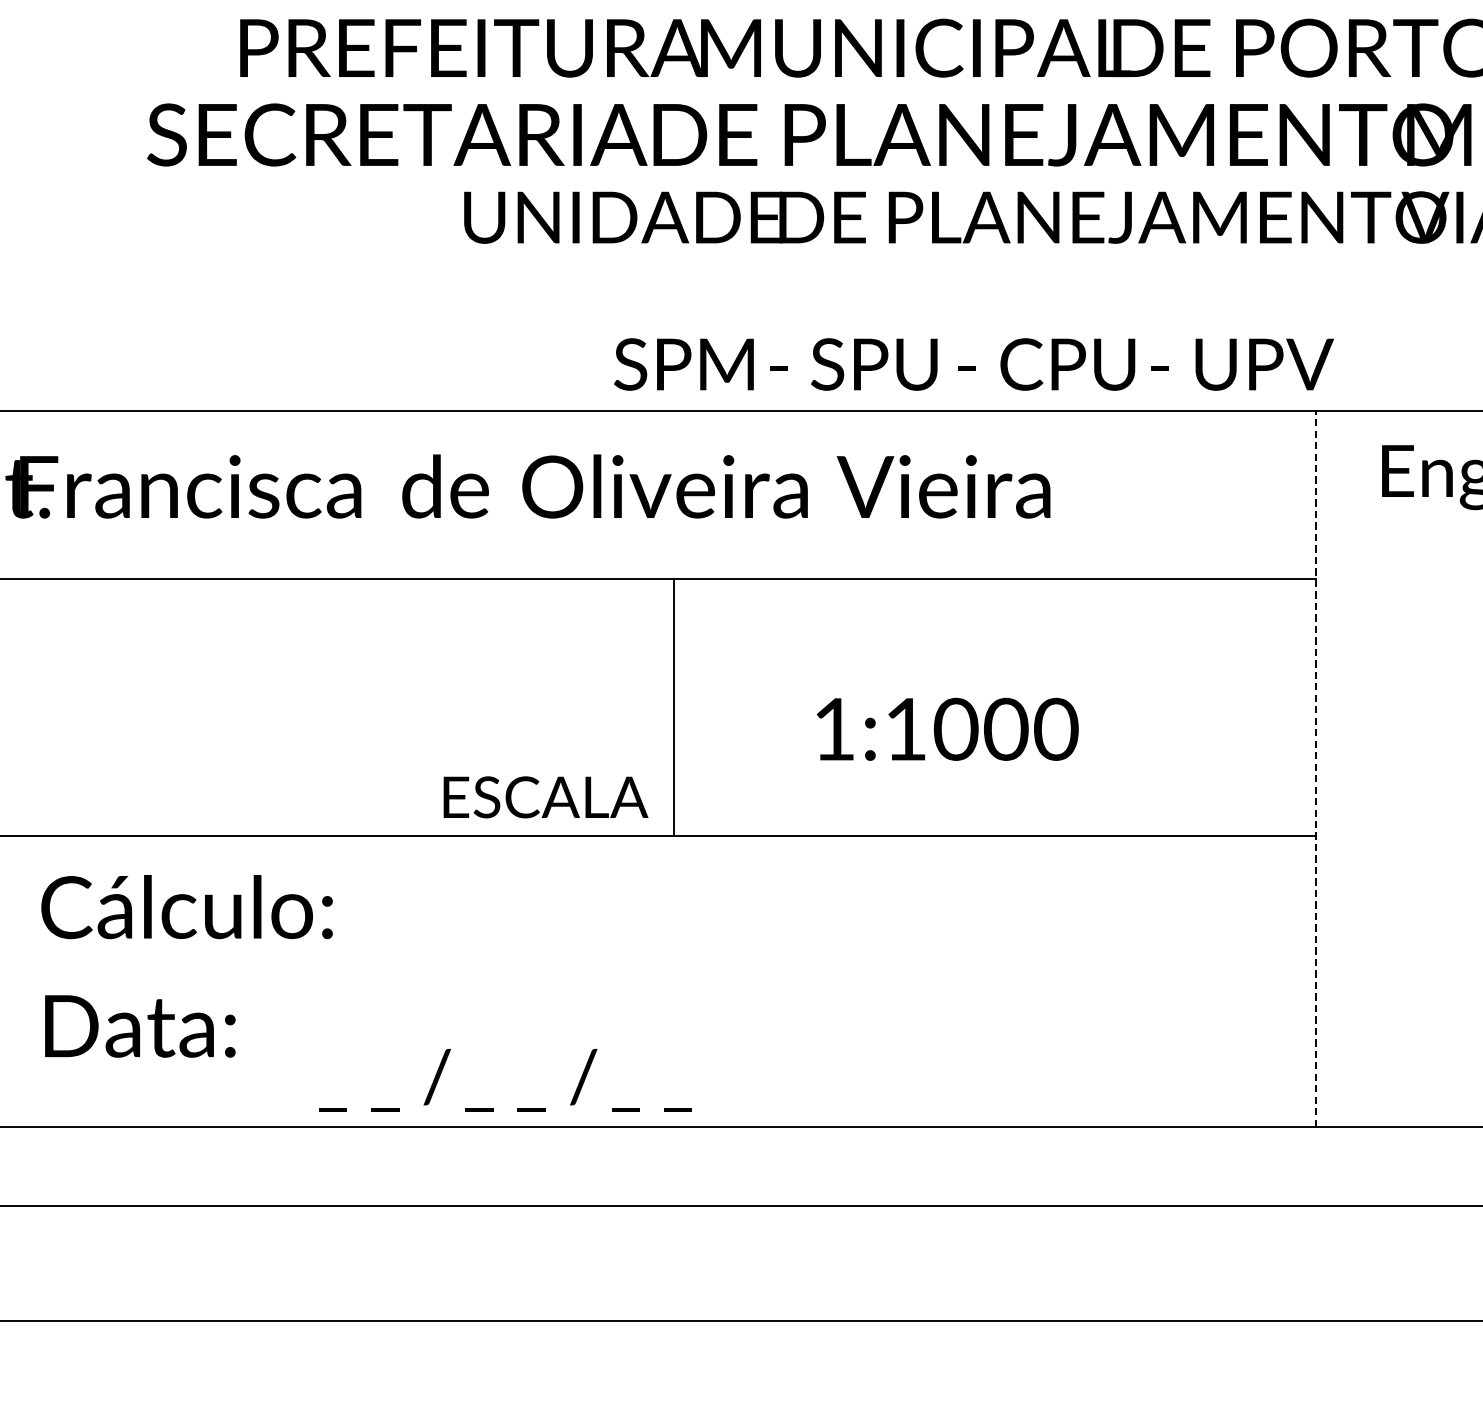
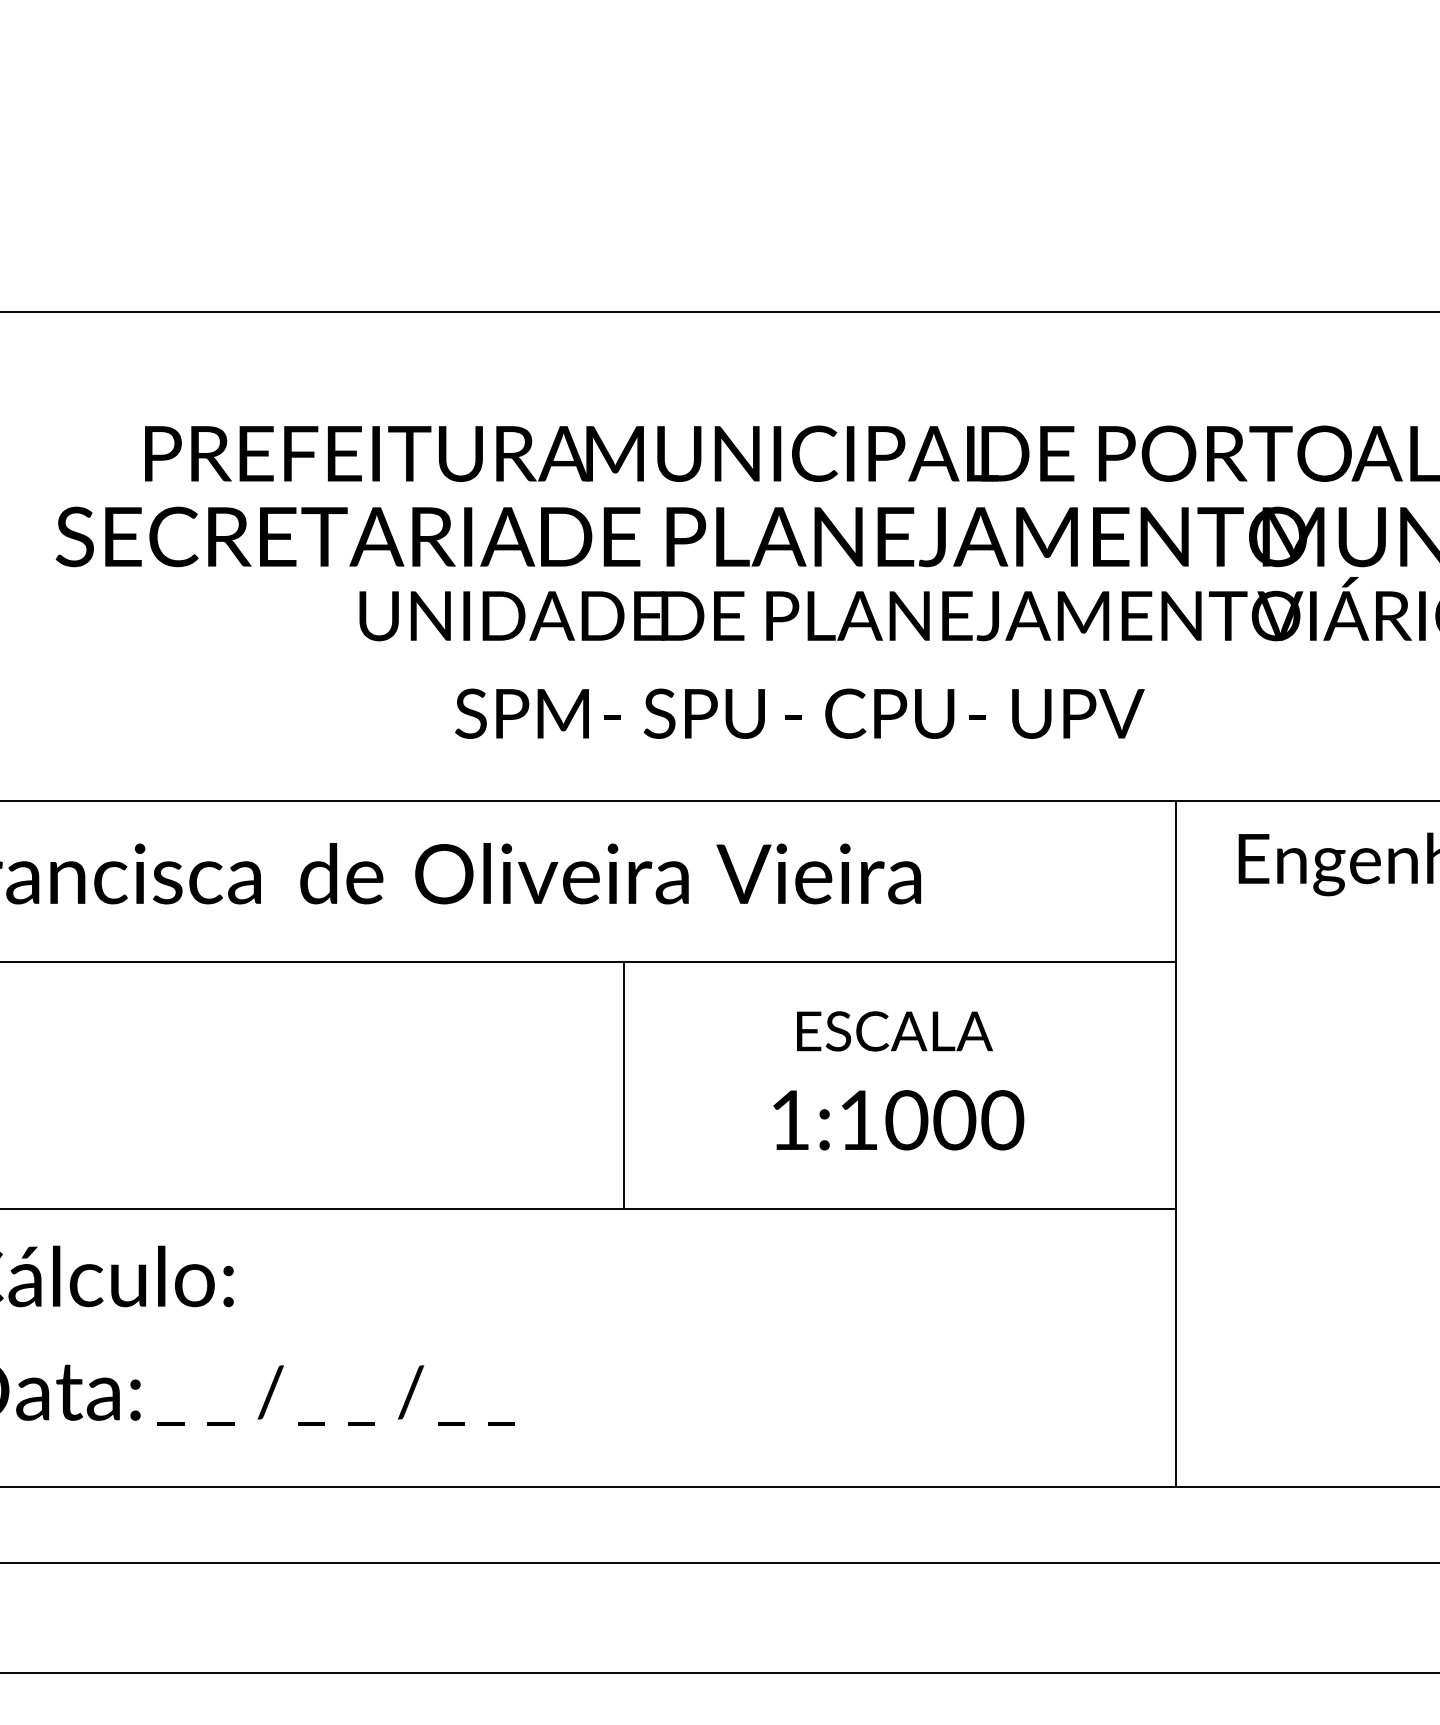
text: (973, 364) -> (799, 713), moved
line: (673, 706) -> (624, 1084), moved
text: (947, 729) -> (898, 1120), moved
line: (1316, 768) -> (1175, 1143), dashed -> solid
text: (545, 797) -> (894, 1031), moved
text: (504, 1080) -> (335, 1395), moved

